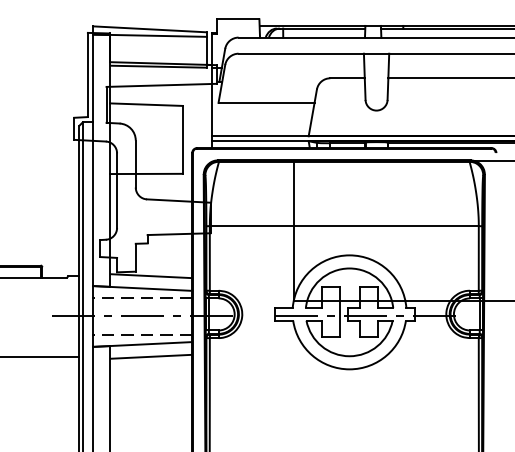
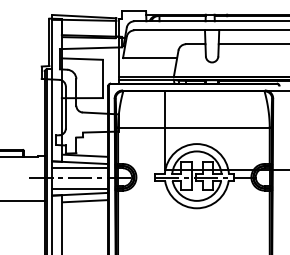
line: (143, 298) -> (80, 168), dashed -> solid
line: (143, 334) -> (80, 188), dashed -> solid

